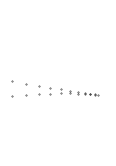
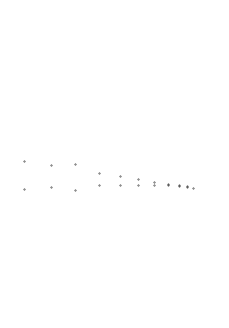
part: (39, 90) -> (77, 178), size x1.6

